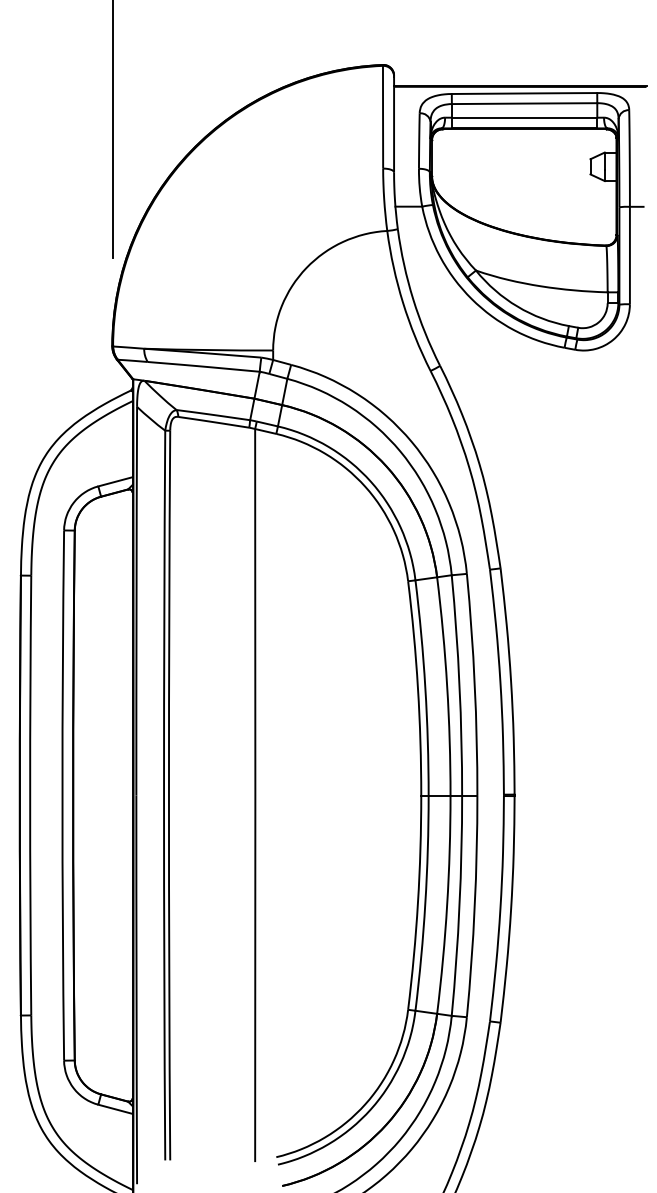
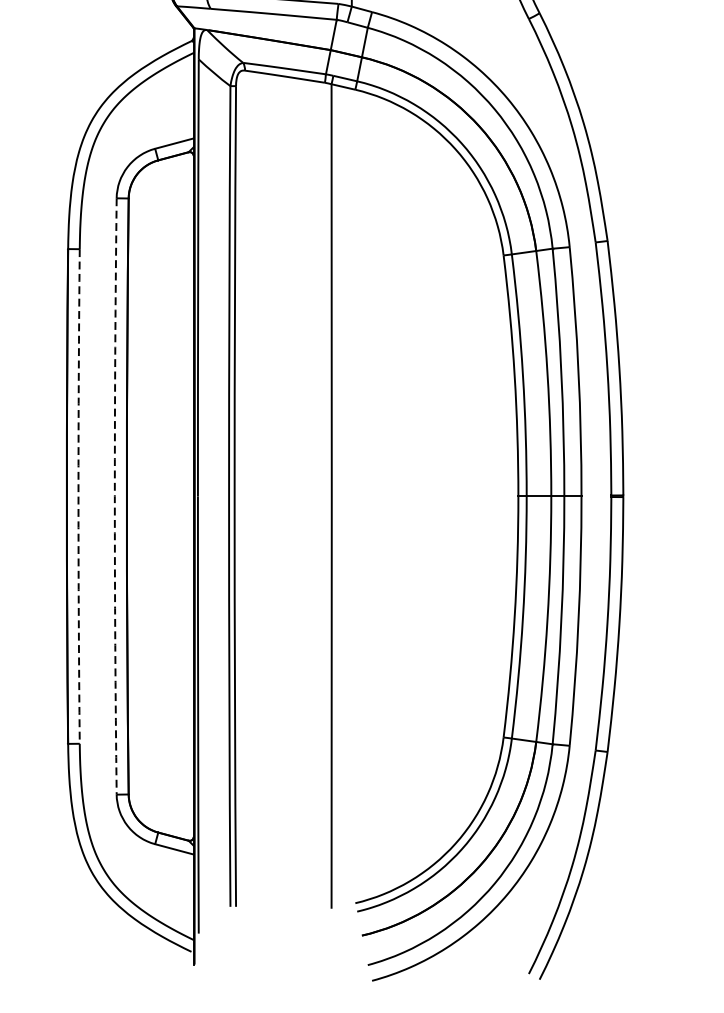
arc: (30, 795) -> (78, 496), solid -> dashed
arc: (62, 795) -> (114, 496), solid -> dashed

